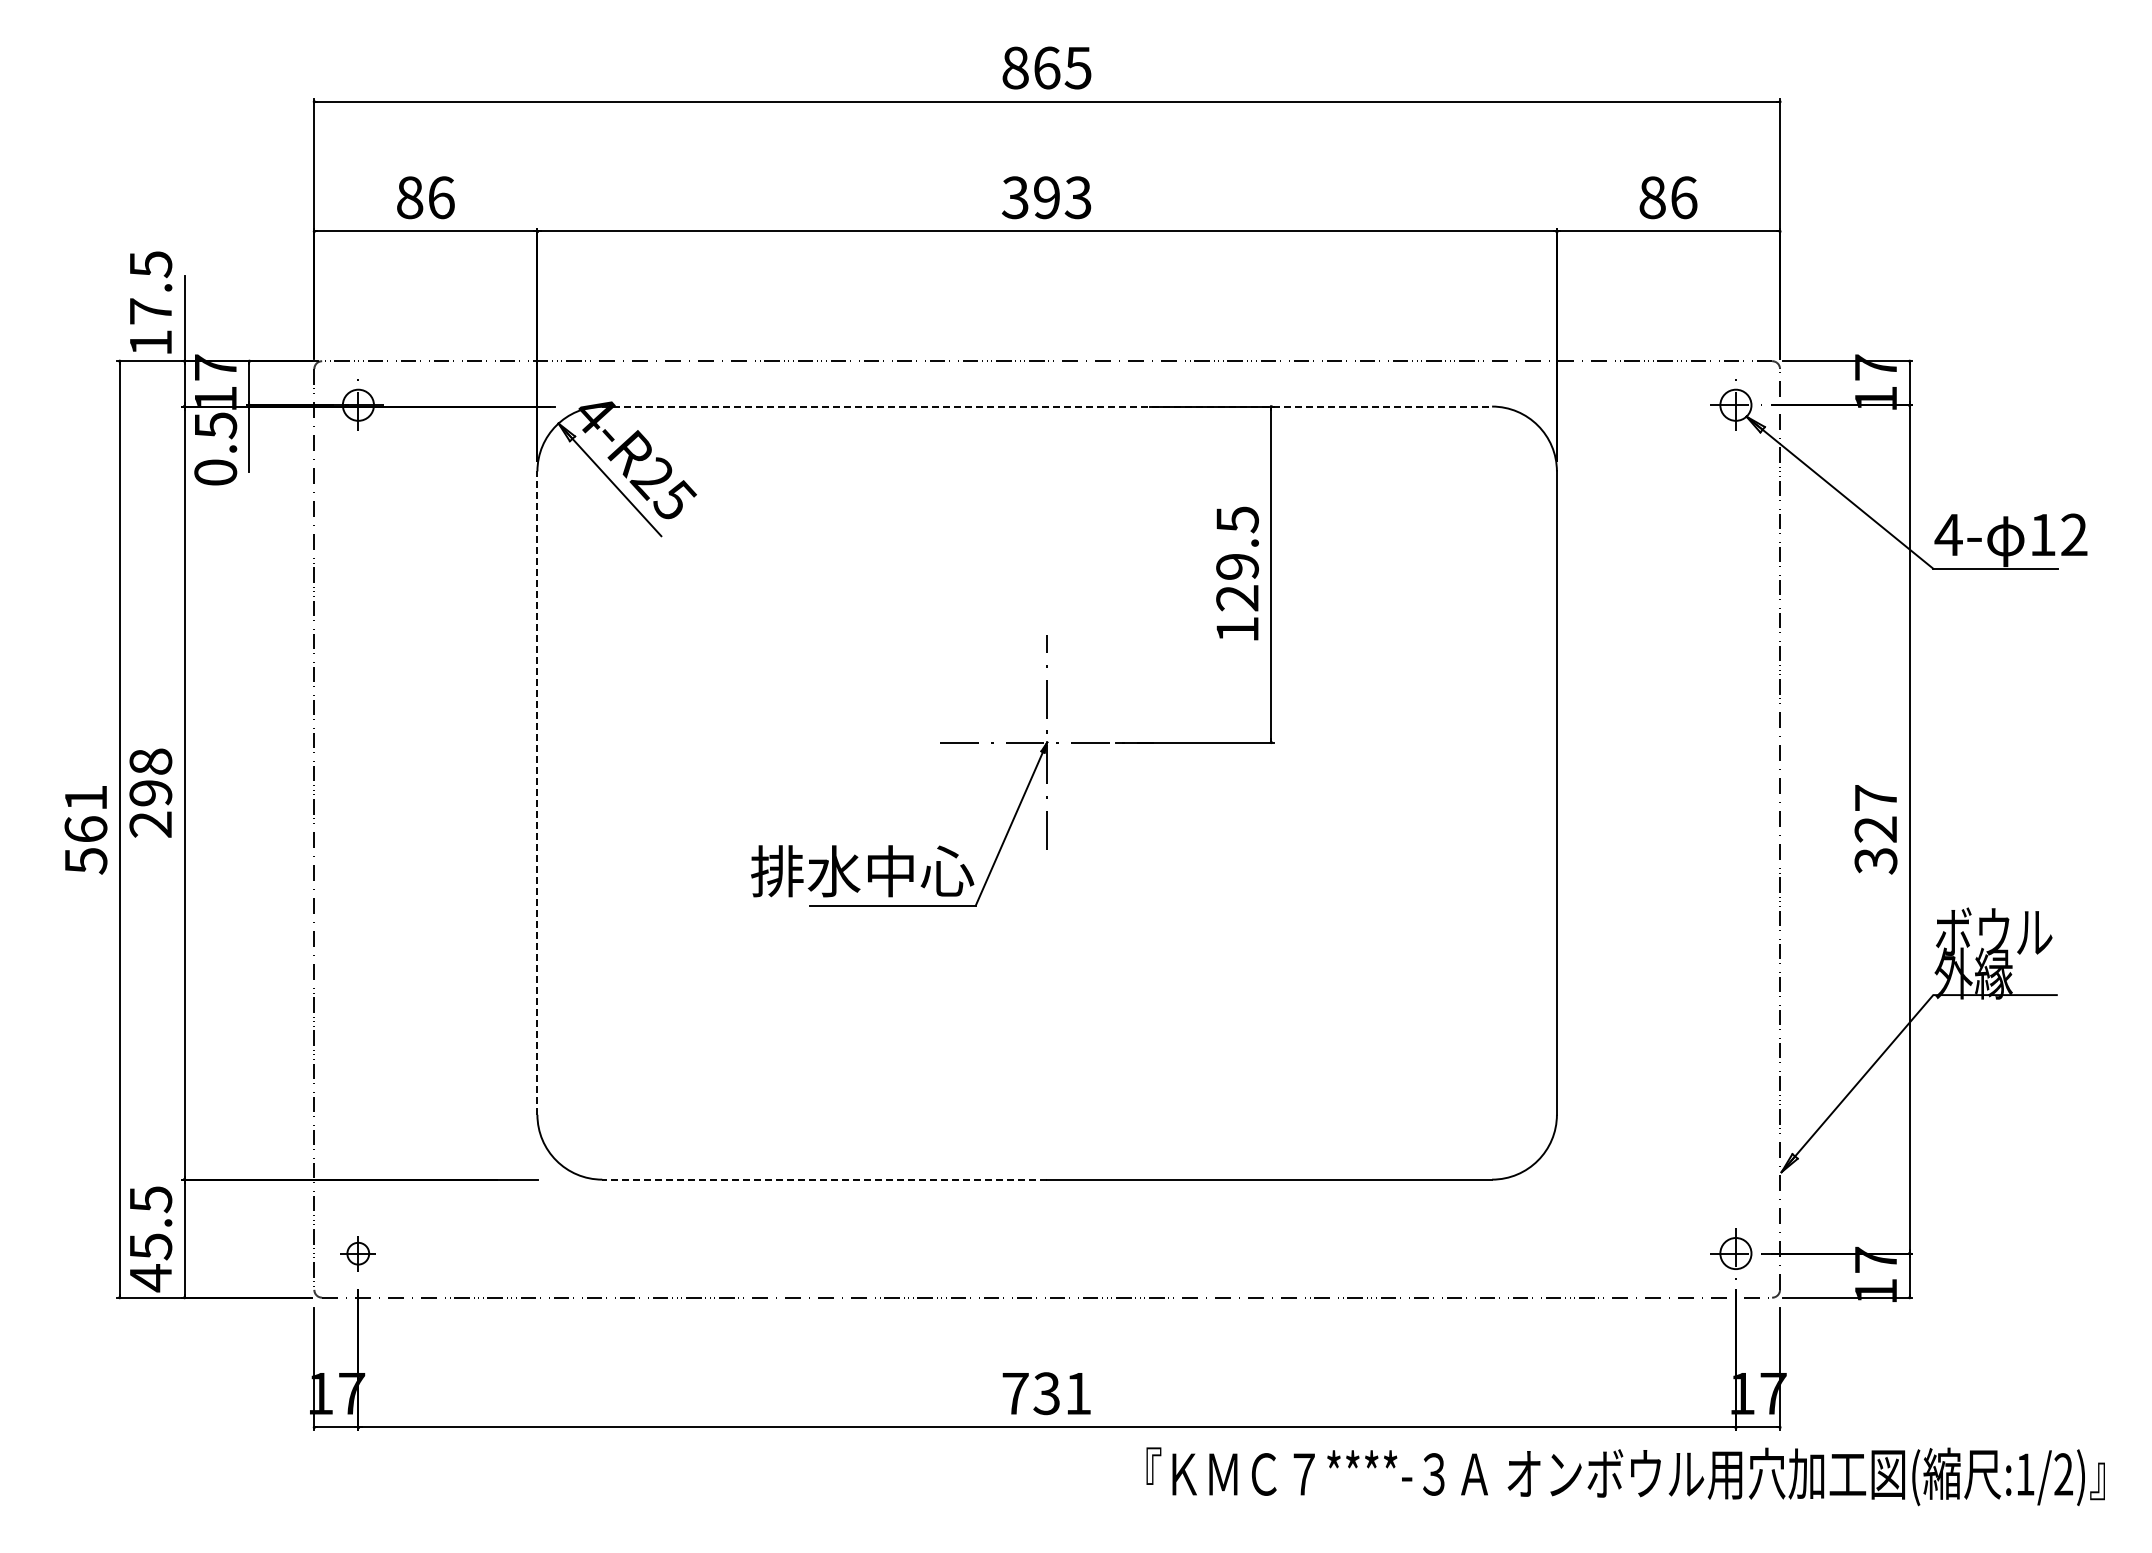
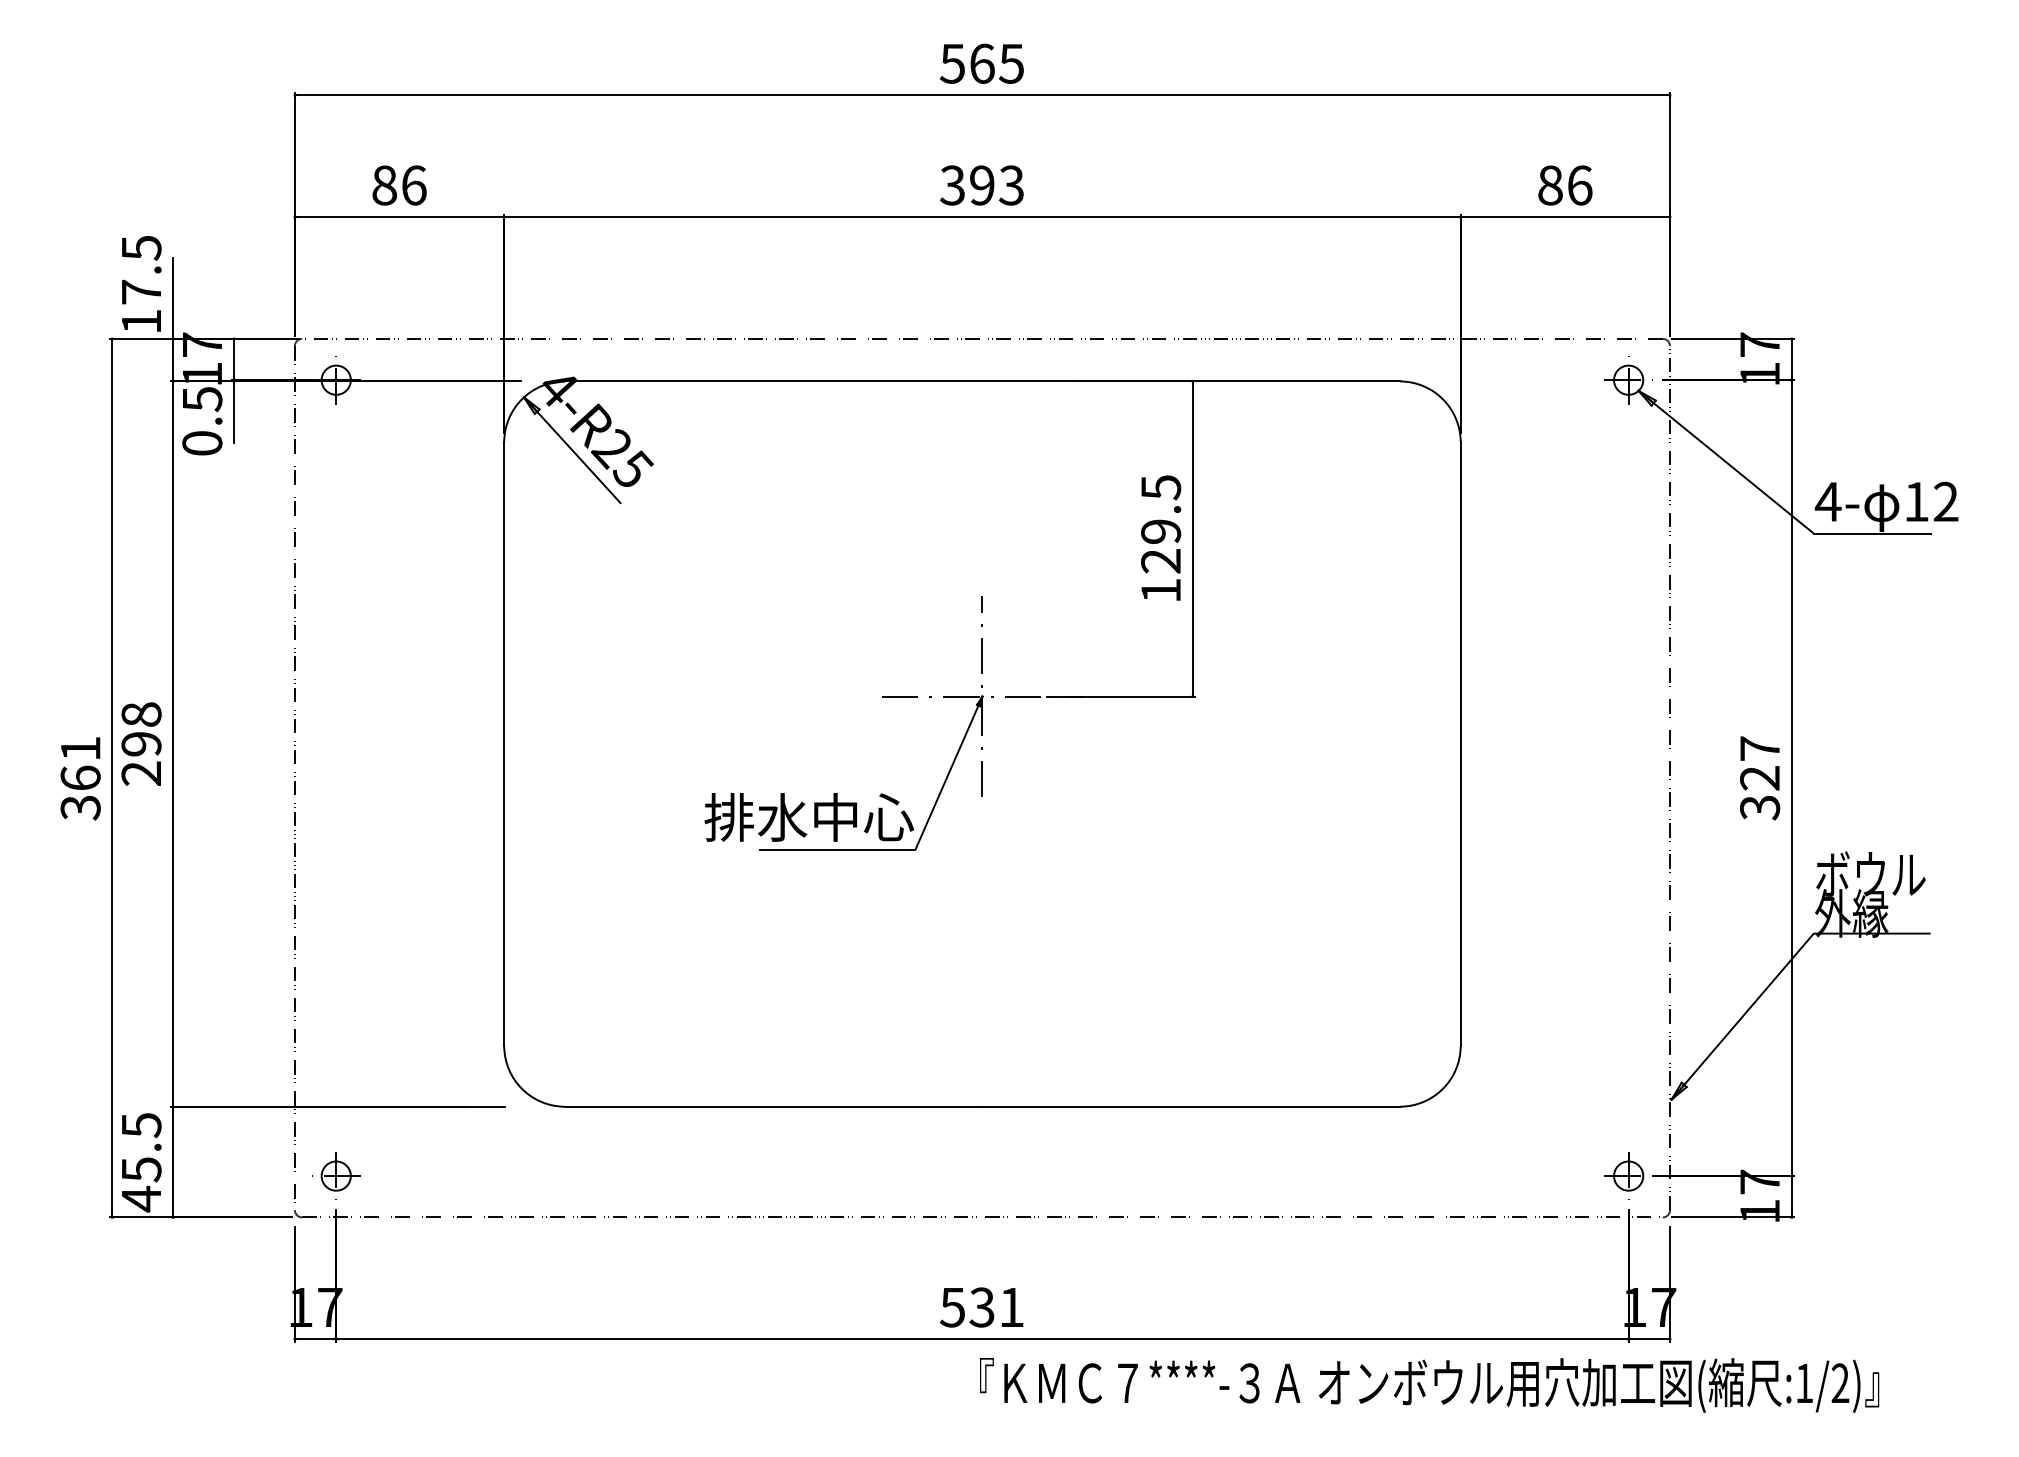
text: (1014, 67) -> (951, 63), 865 -> 565
line: (1047, 406) -> (982, 381), dashed -> solid
line: (537, 793) -> (504, 744), dashed -> solid
text: (85, 861) -> (80, 808), 561 -> 361
line: (824, 1179) -> (773, 1106), dashed -> solid
part: (357, 1253) -> (335, 1176), size x1.43
text: (1014, 1394) -> (951, 1308), 731 -> 531
text: (1625, 1476) -> (1429, 1385), moved

